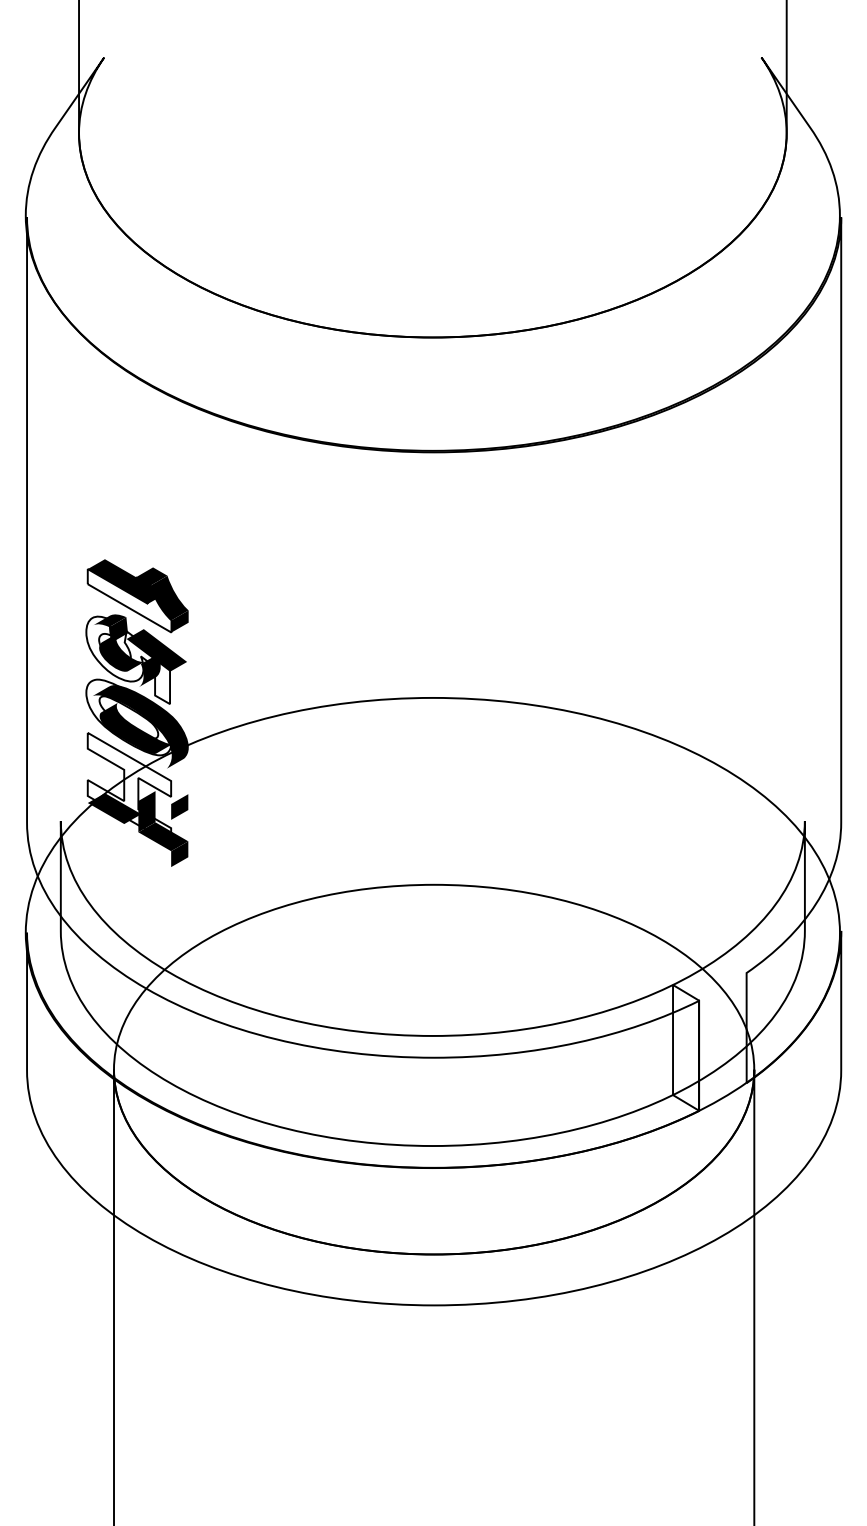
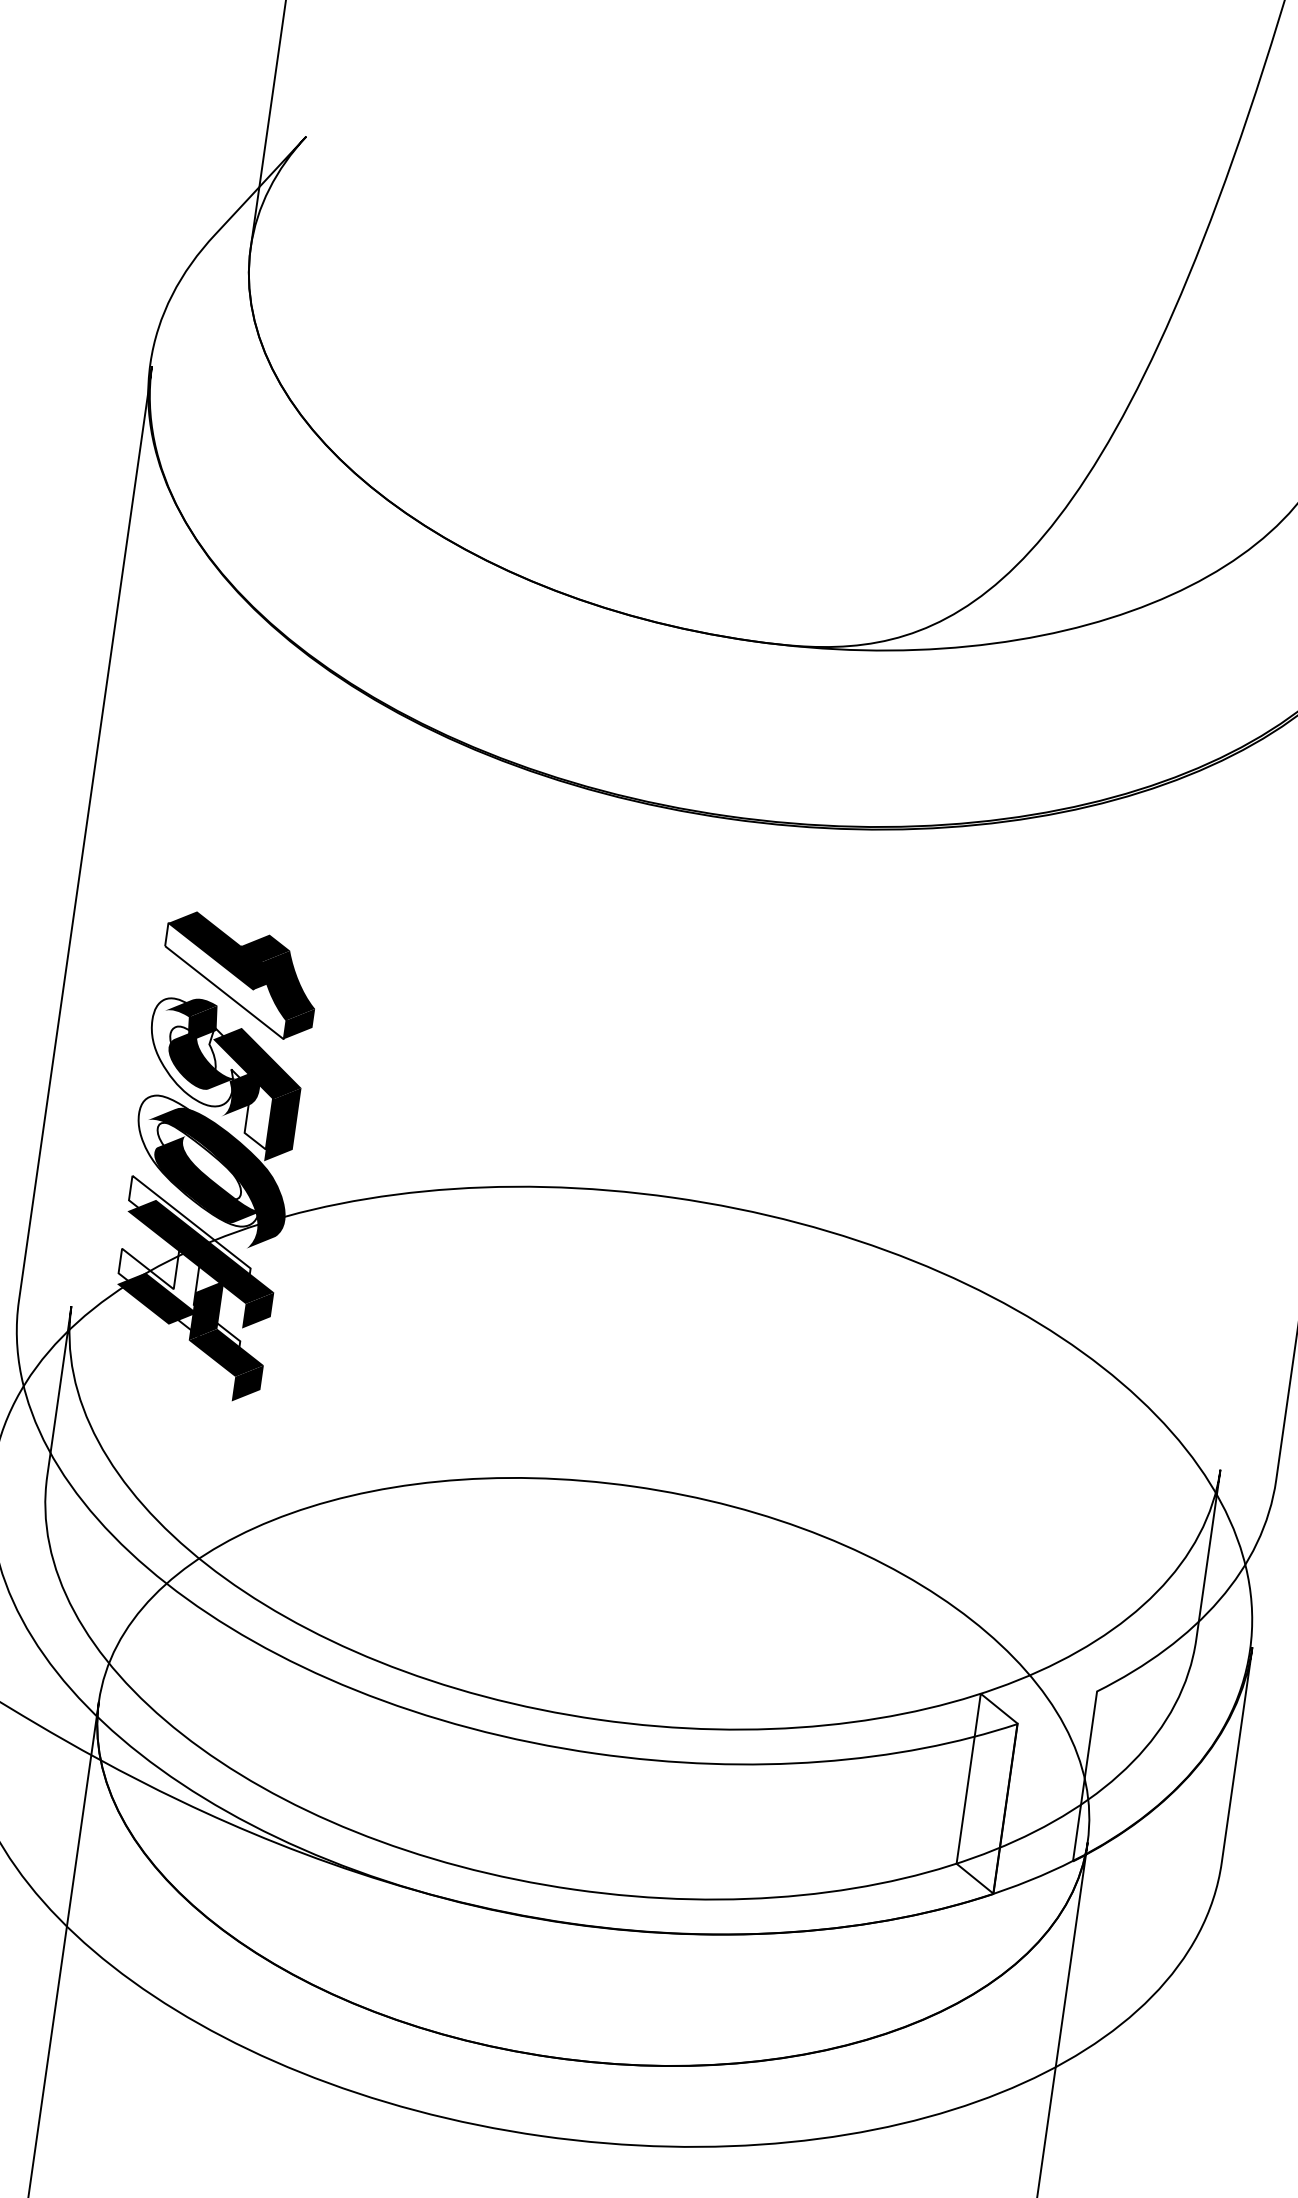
fill: (178, 686) -> (282, 1124), added
fill: (137, 775) -> (199, 1252), added

